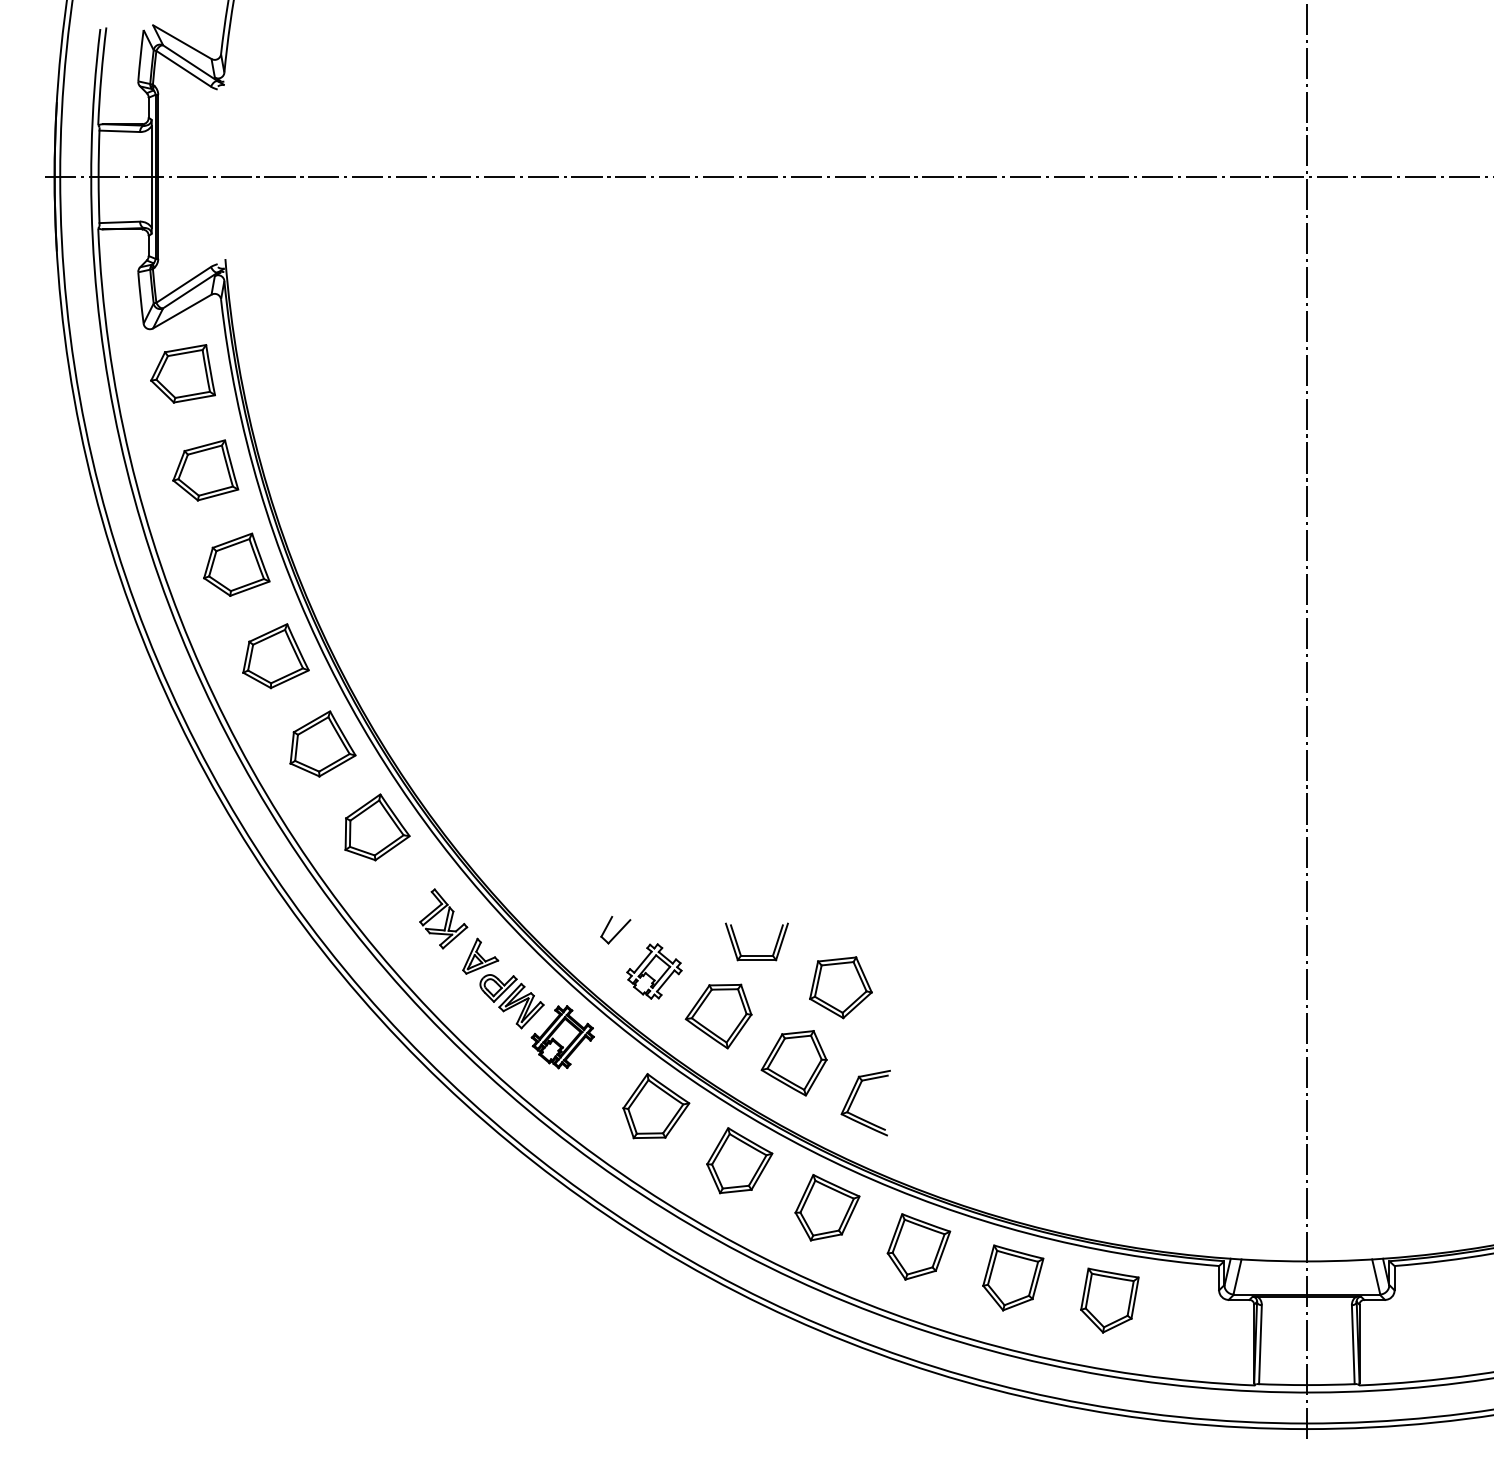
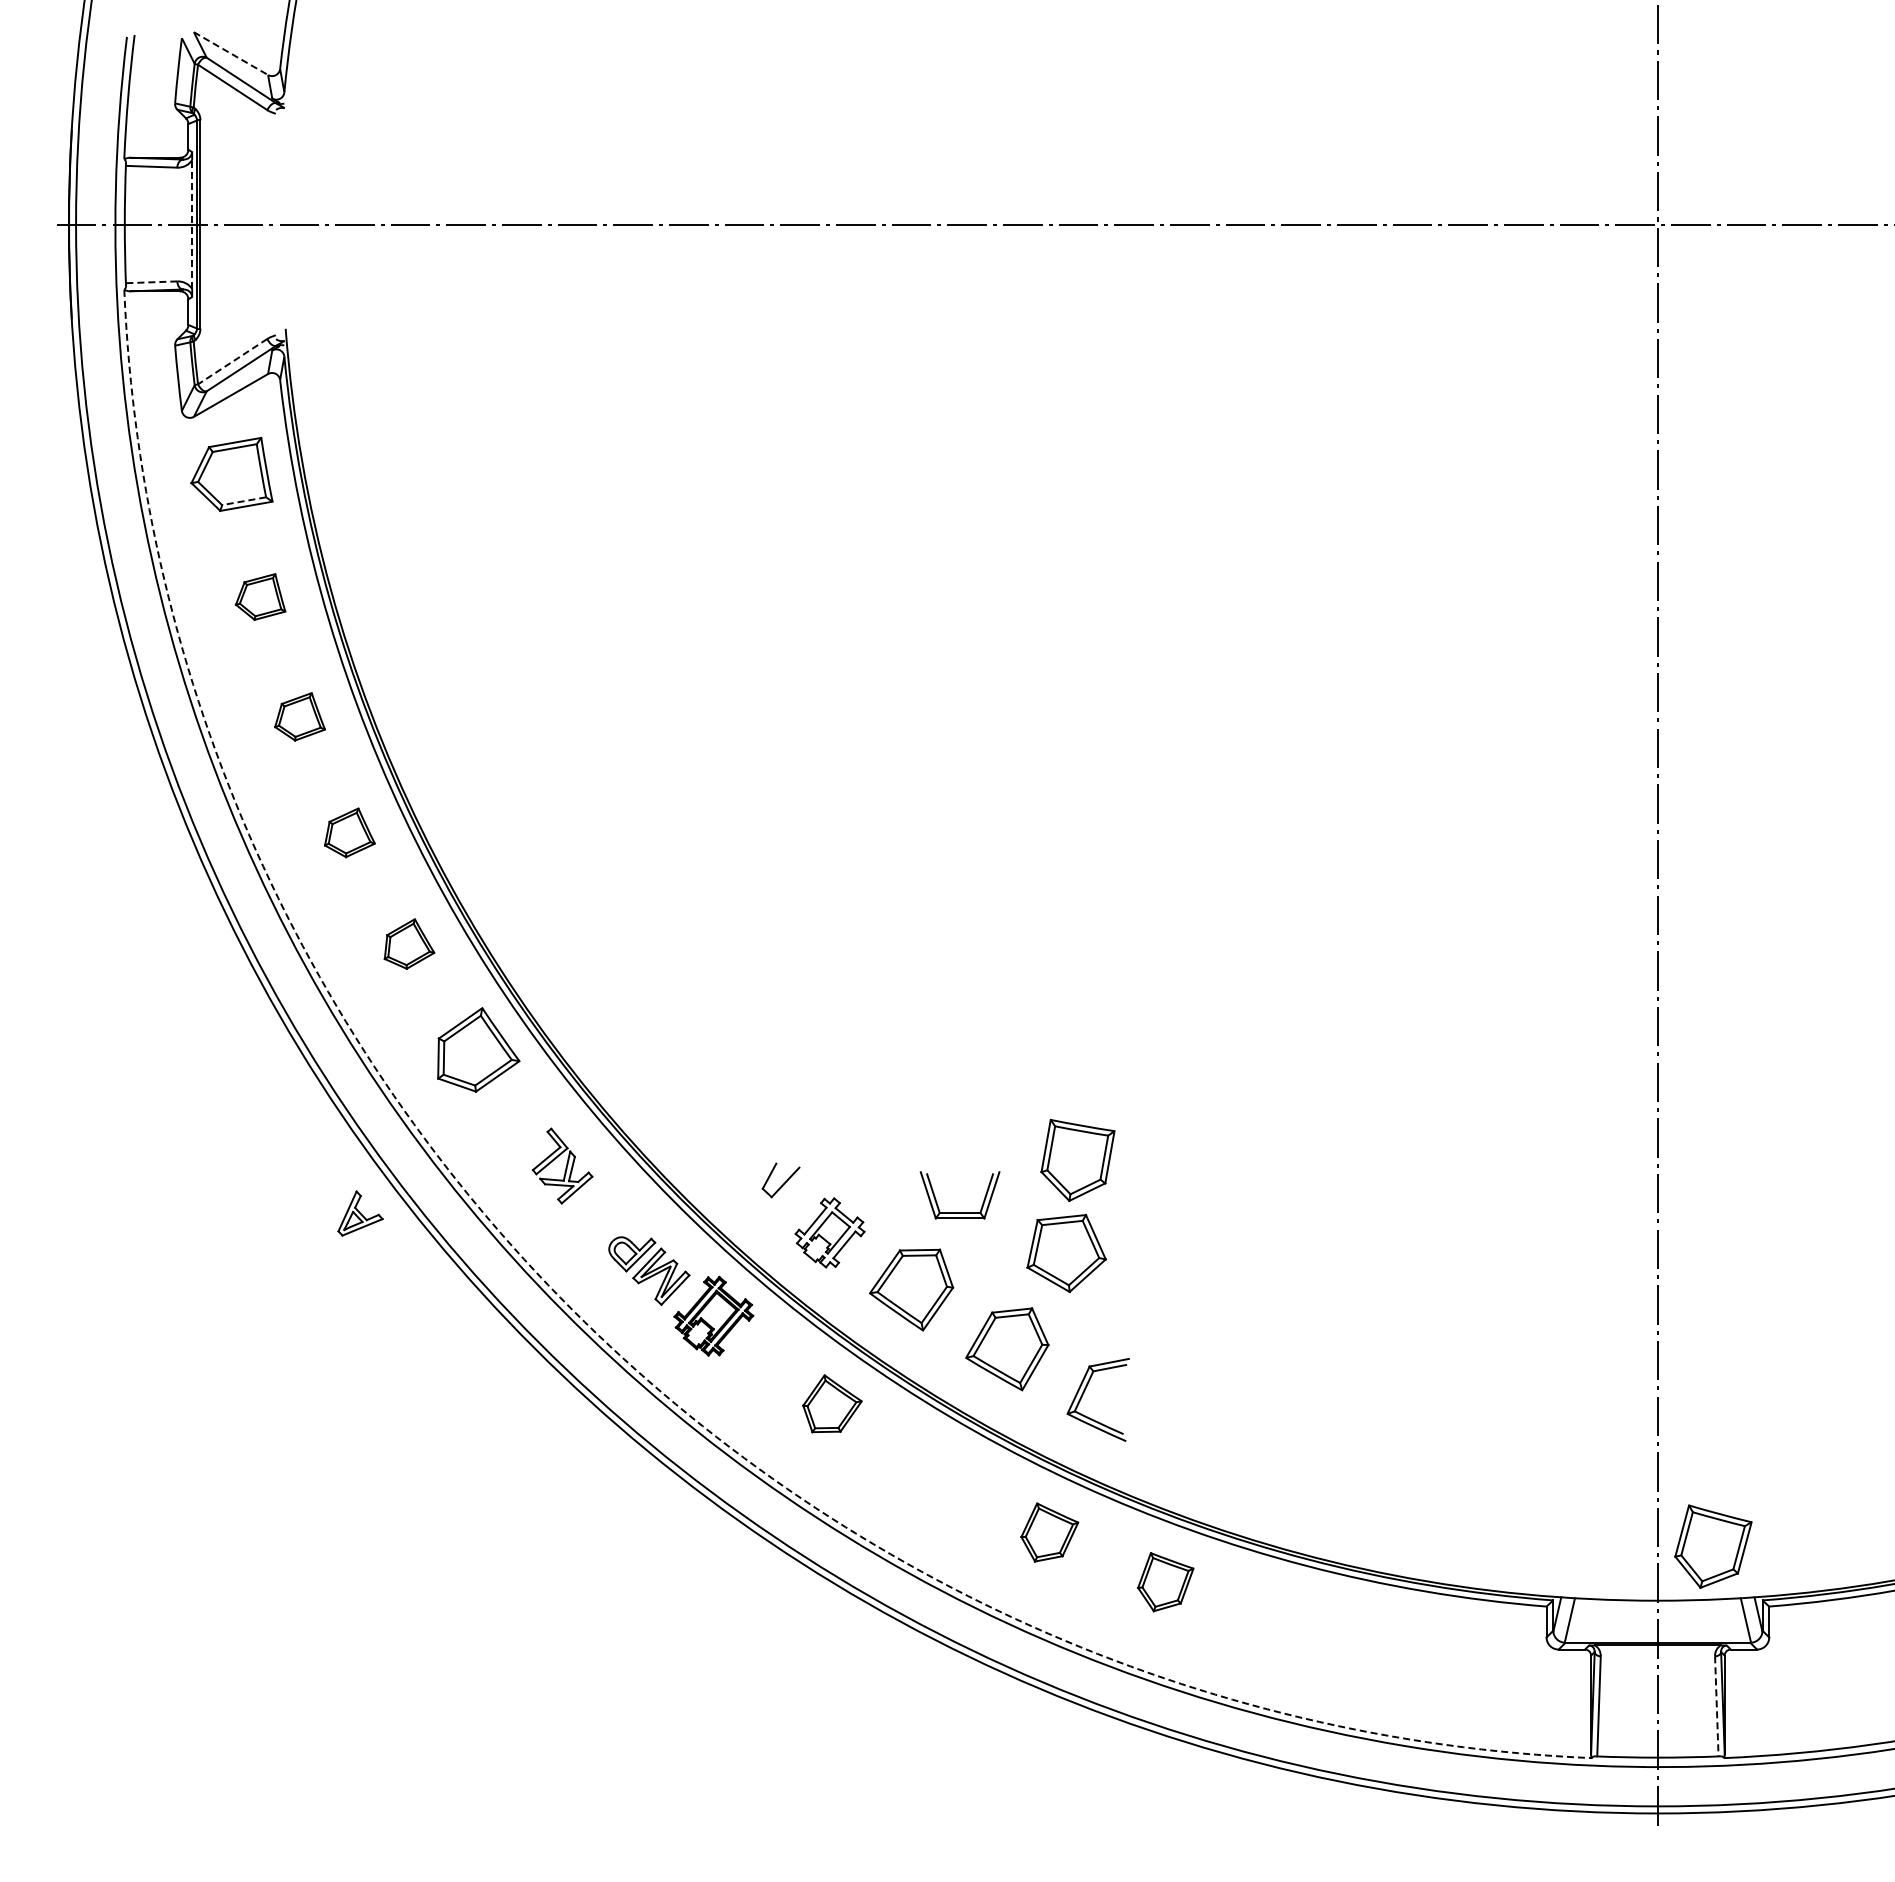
line: (182, 42) -> (231, 53), solid -> dashed
line: (151, 176) -> (192, 224), solid -> dashed
line: (119, 222) -> (151, 282), solid -> dashed
line: (183, 284) -> (232, 361), solid -> dashed
line: (192, 395) -> (243, 501), solid -> dashed
part: (205, 469) -> (260, 596), size x0.6
part: (236, 564) -> (299, 716), size x0.6
part: (275, 655) -> (349, 832), size x0.6
part: (323, 743) -> (409, 943), size x0.6
part: (480, 956) -> (360, 1213), moved
arc: (451, 1031) -> (572, 1309), solid -> dashed
part: (656, 1105) -> (832, 1403), size x0.7
part: (739, 1160) -> (938, 1472), removed
part: (827, 1207) -> (1049, 1532), size x0.7
part: (918, 1246) -> (1165, 1581), size x0.7
part: (1013, 1277) -> (1713, 1546), moved
part: (1109, 1300) -> (1077, 1160), moved
line: (1353, 1344) -> (1716, 1706), solid -> dashed

